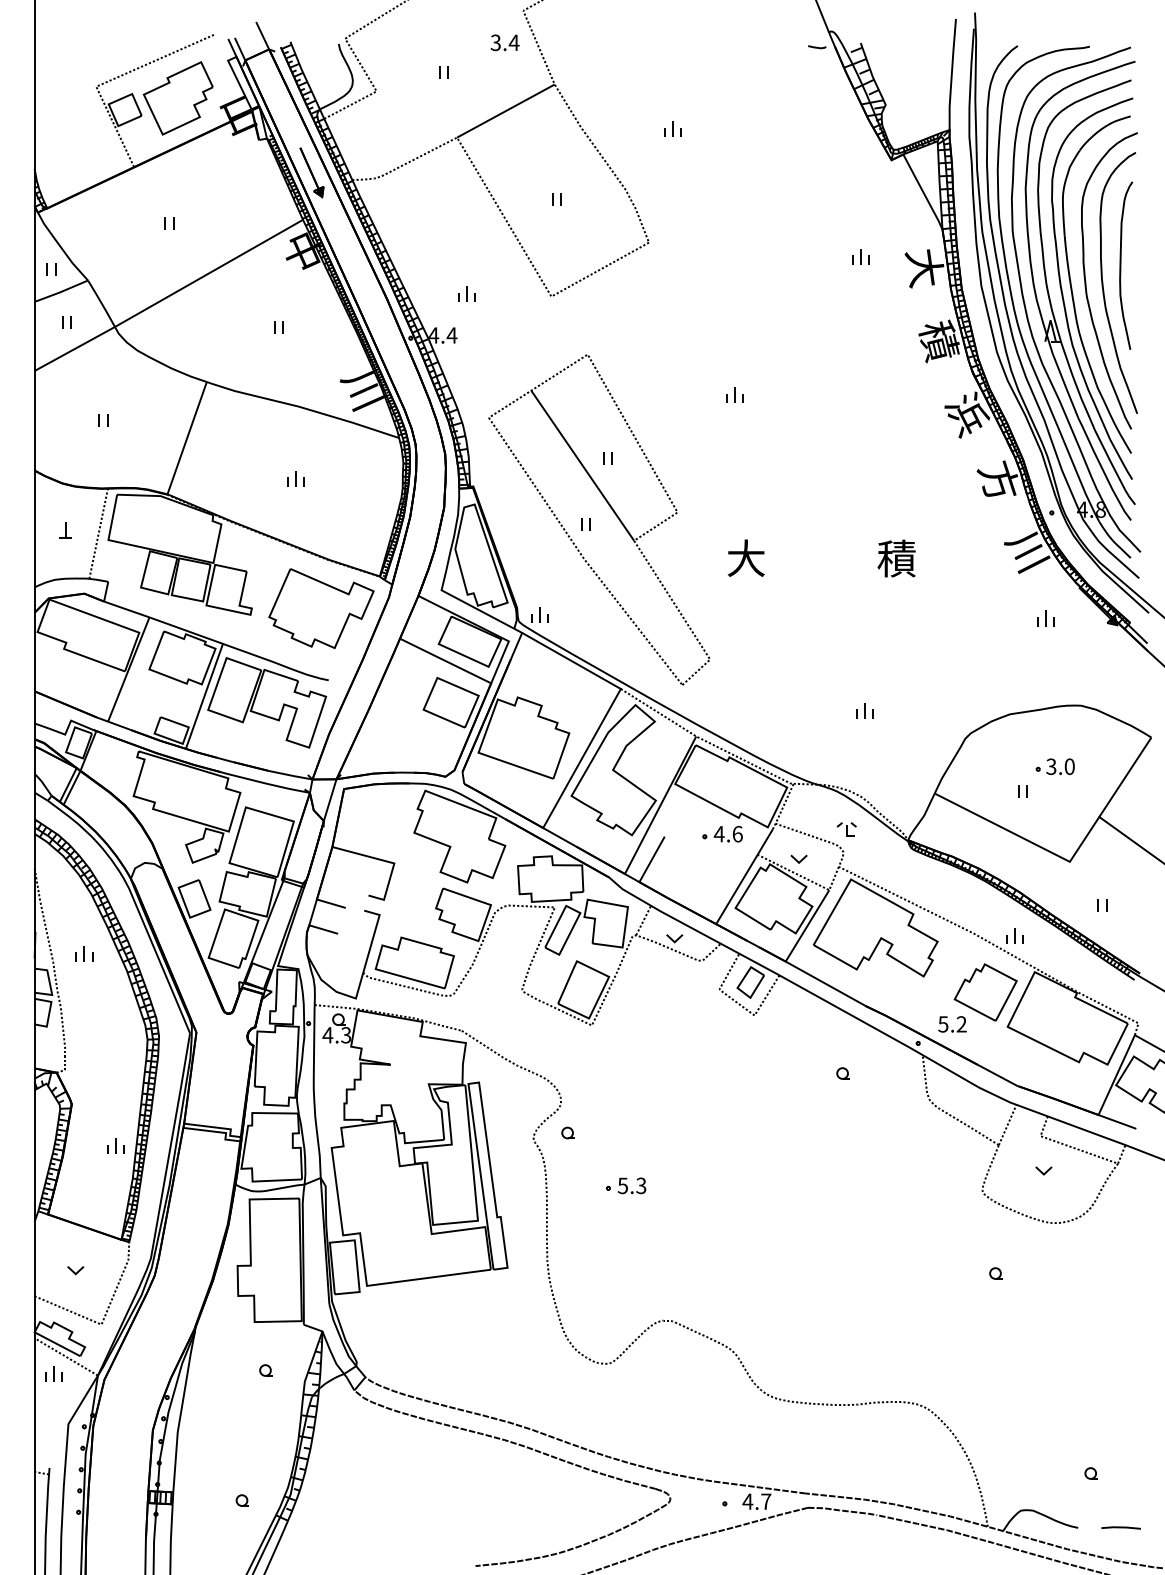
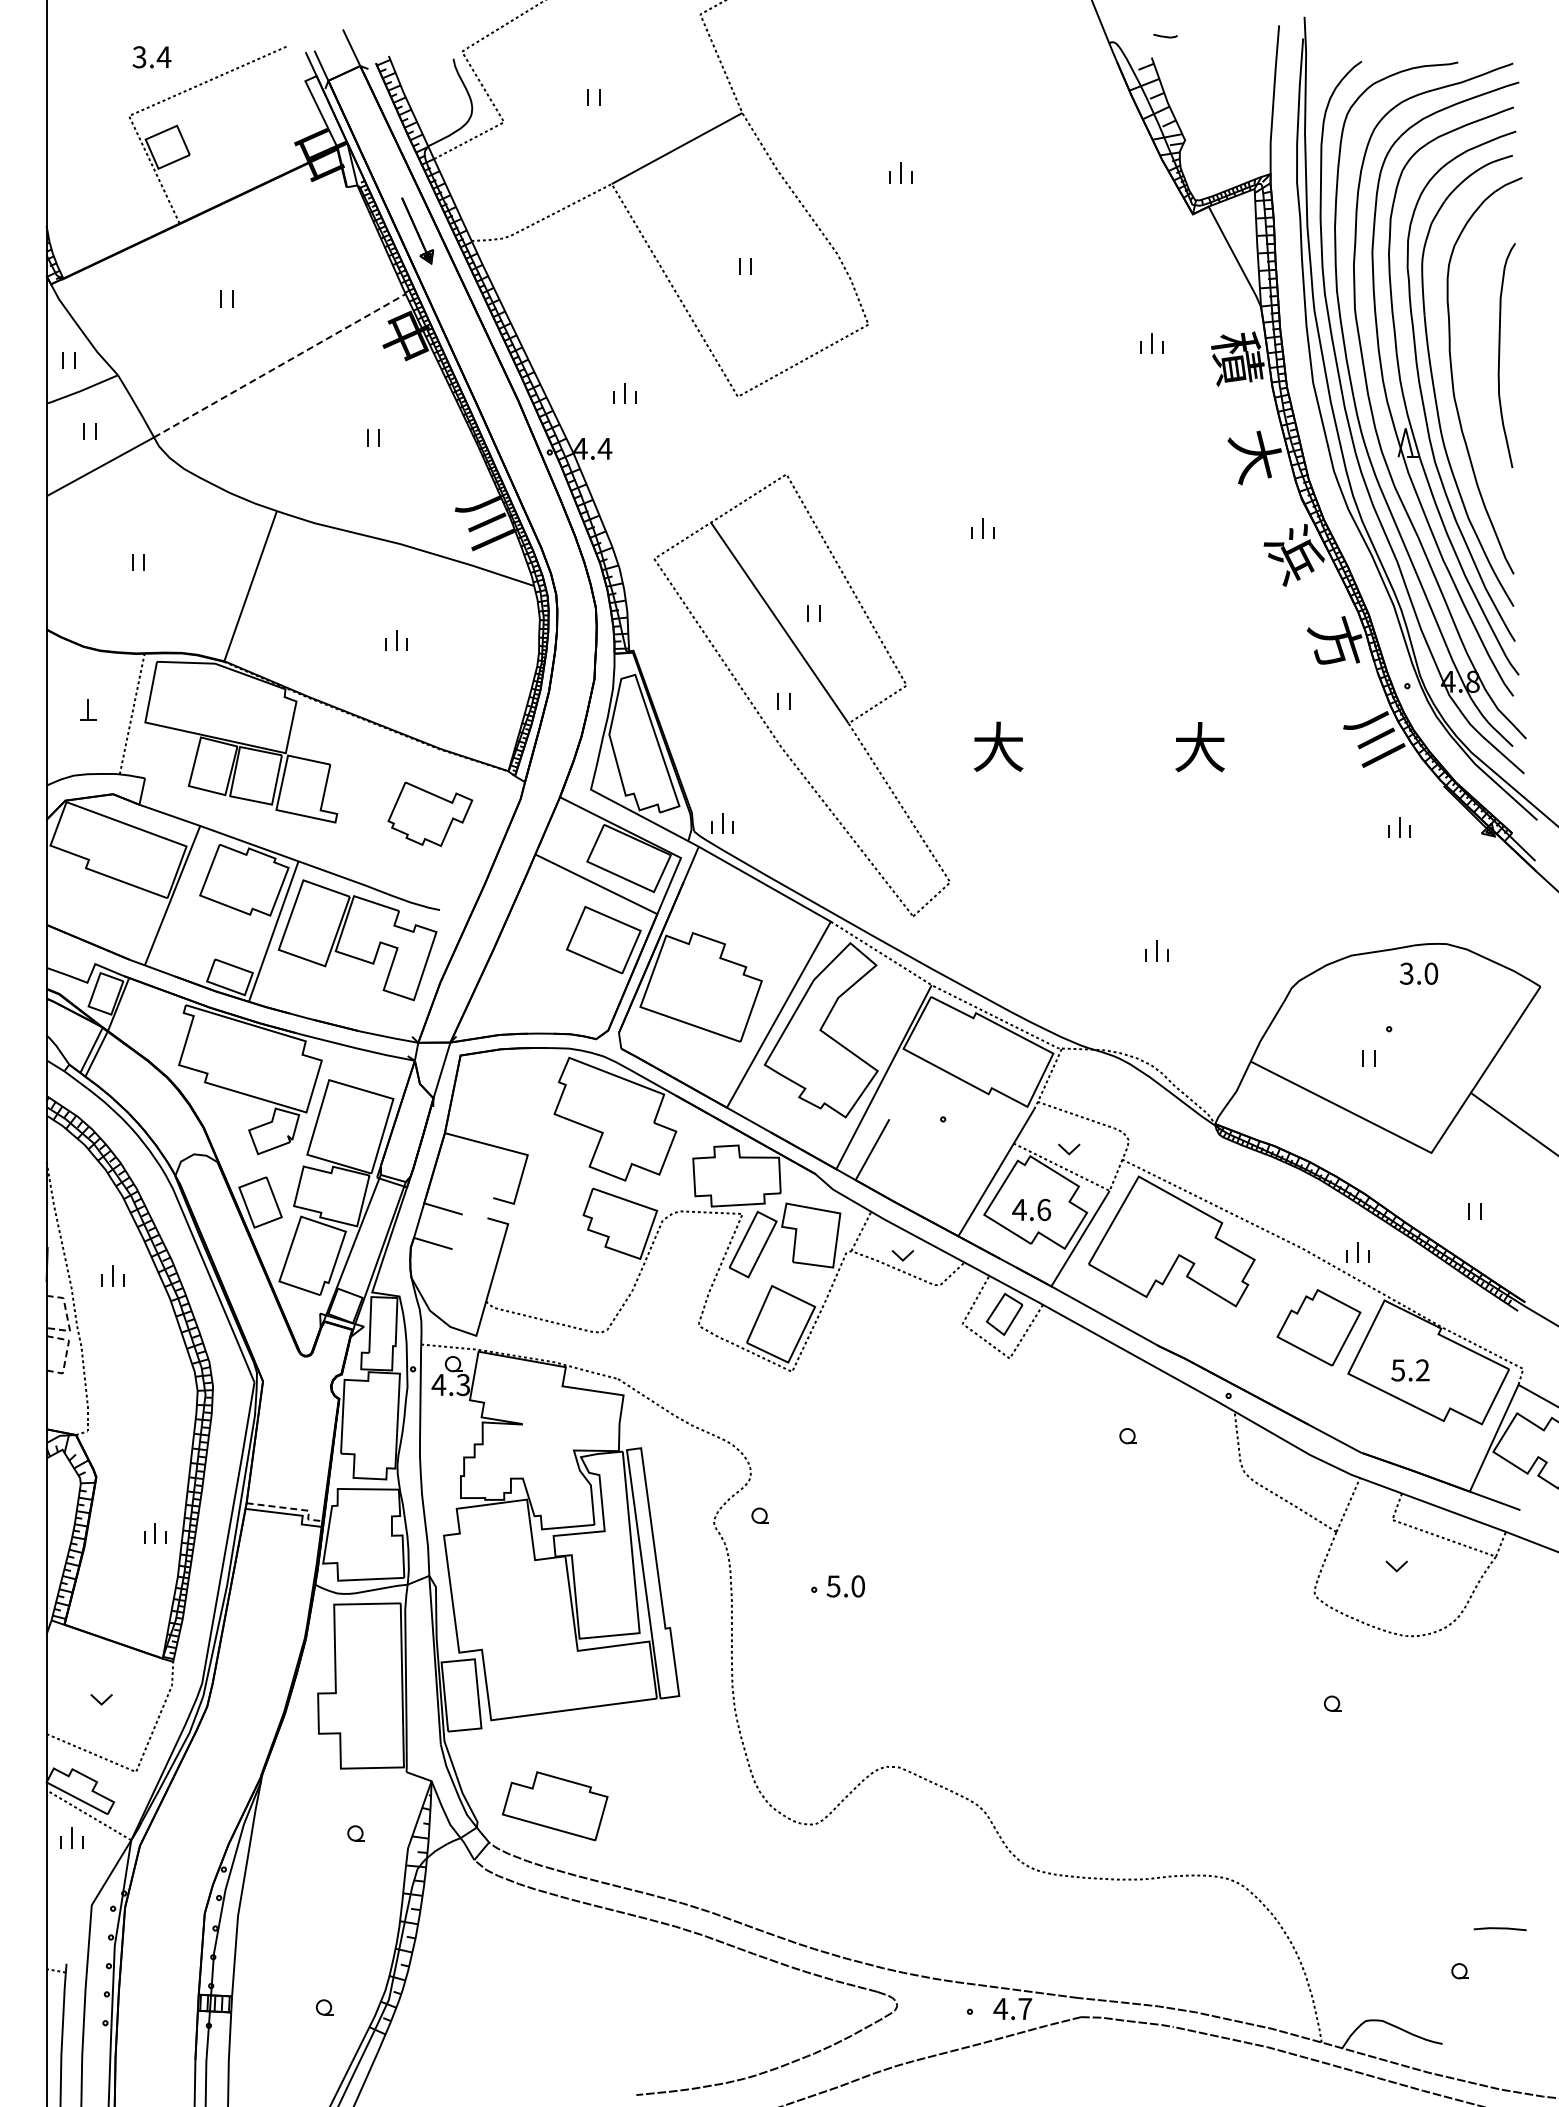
text: (504, 42) -> (151, 57), moved
line: (816, 46) -> (1164, 35), moved
part: (178, 98) -> (238, 131), removed
text: (924, 267) -> (1237, 358), 大 -> 積
line: (208, 273) -> (279, 365), solid -> dashed
curve: (1103, 284) -> (1476, 380), removed
text: (938, 341) -> (1255, 456), 積 -> 大
text: (896, 558) -> (1199, 747), 積 -> 大
part: (321, 608) -> (430, 814), size x0.6
text: (1060, 766) -> (1419, 973), moved
part: (846, 829) -> (1132, 1109), removed
text: (728, 833) -> (1031, 1209), moved
part: (415, 963) -> (555, 1806), moved
line: (50, 984) -> (67, 1317), solid -> dashed
line: (49, 1012) -> (66, 1354), solid -> dashed
text: (952, 1024) -> (1410, 1370), moved
line: (217, 1127) -> (291, 1508), solid -> dashed
text: (640, 1185) -> (857, 1586), 5.3 -> 5.0
line: (1120, 1528) -> (1499, 1929), moved

